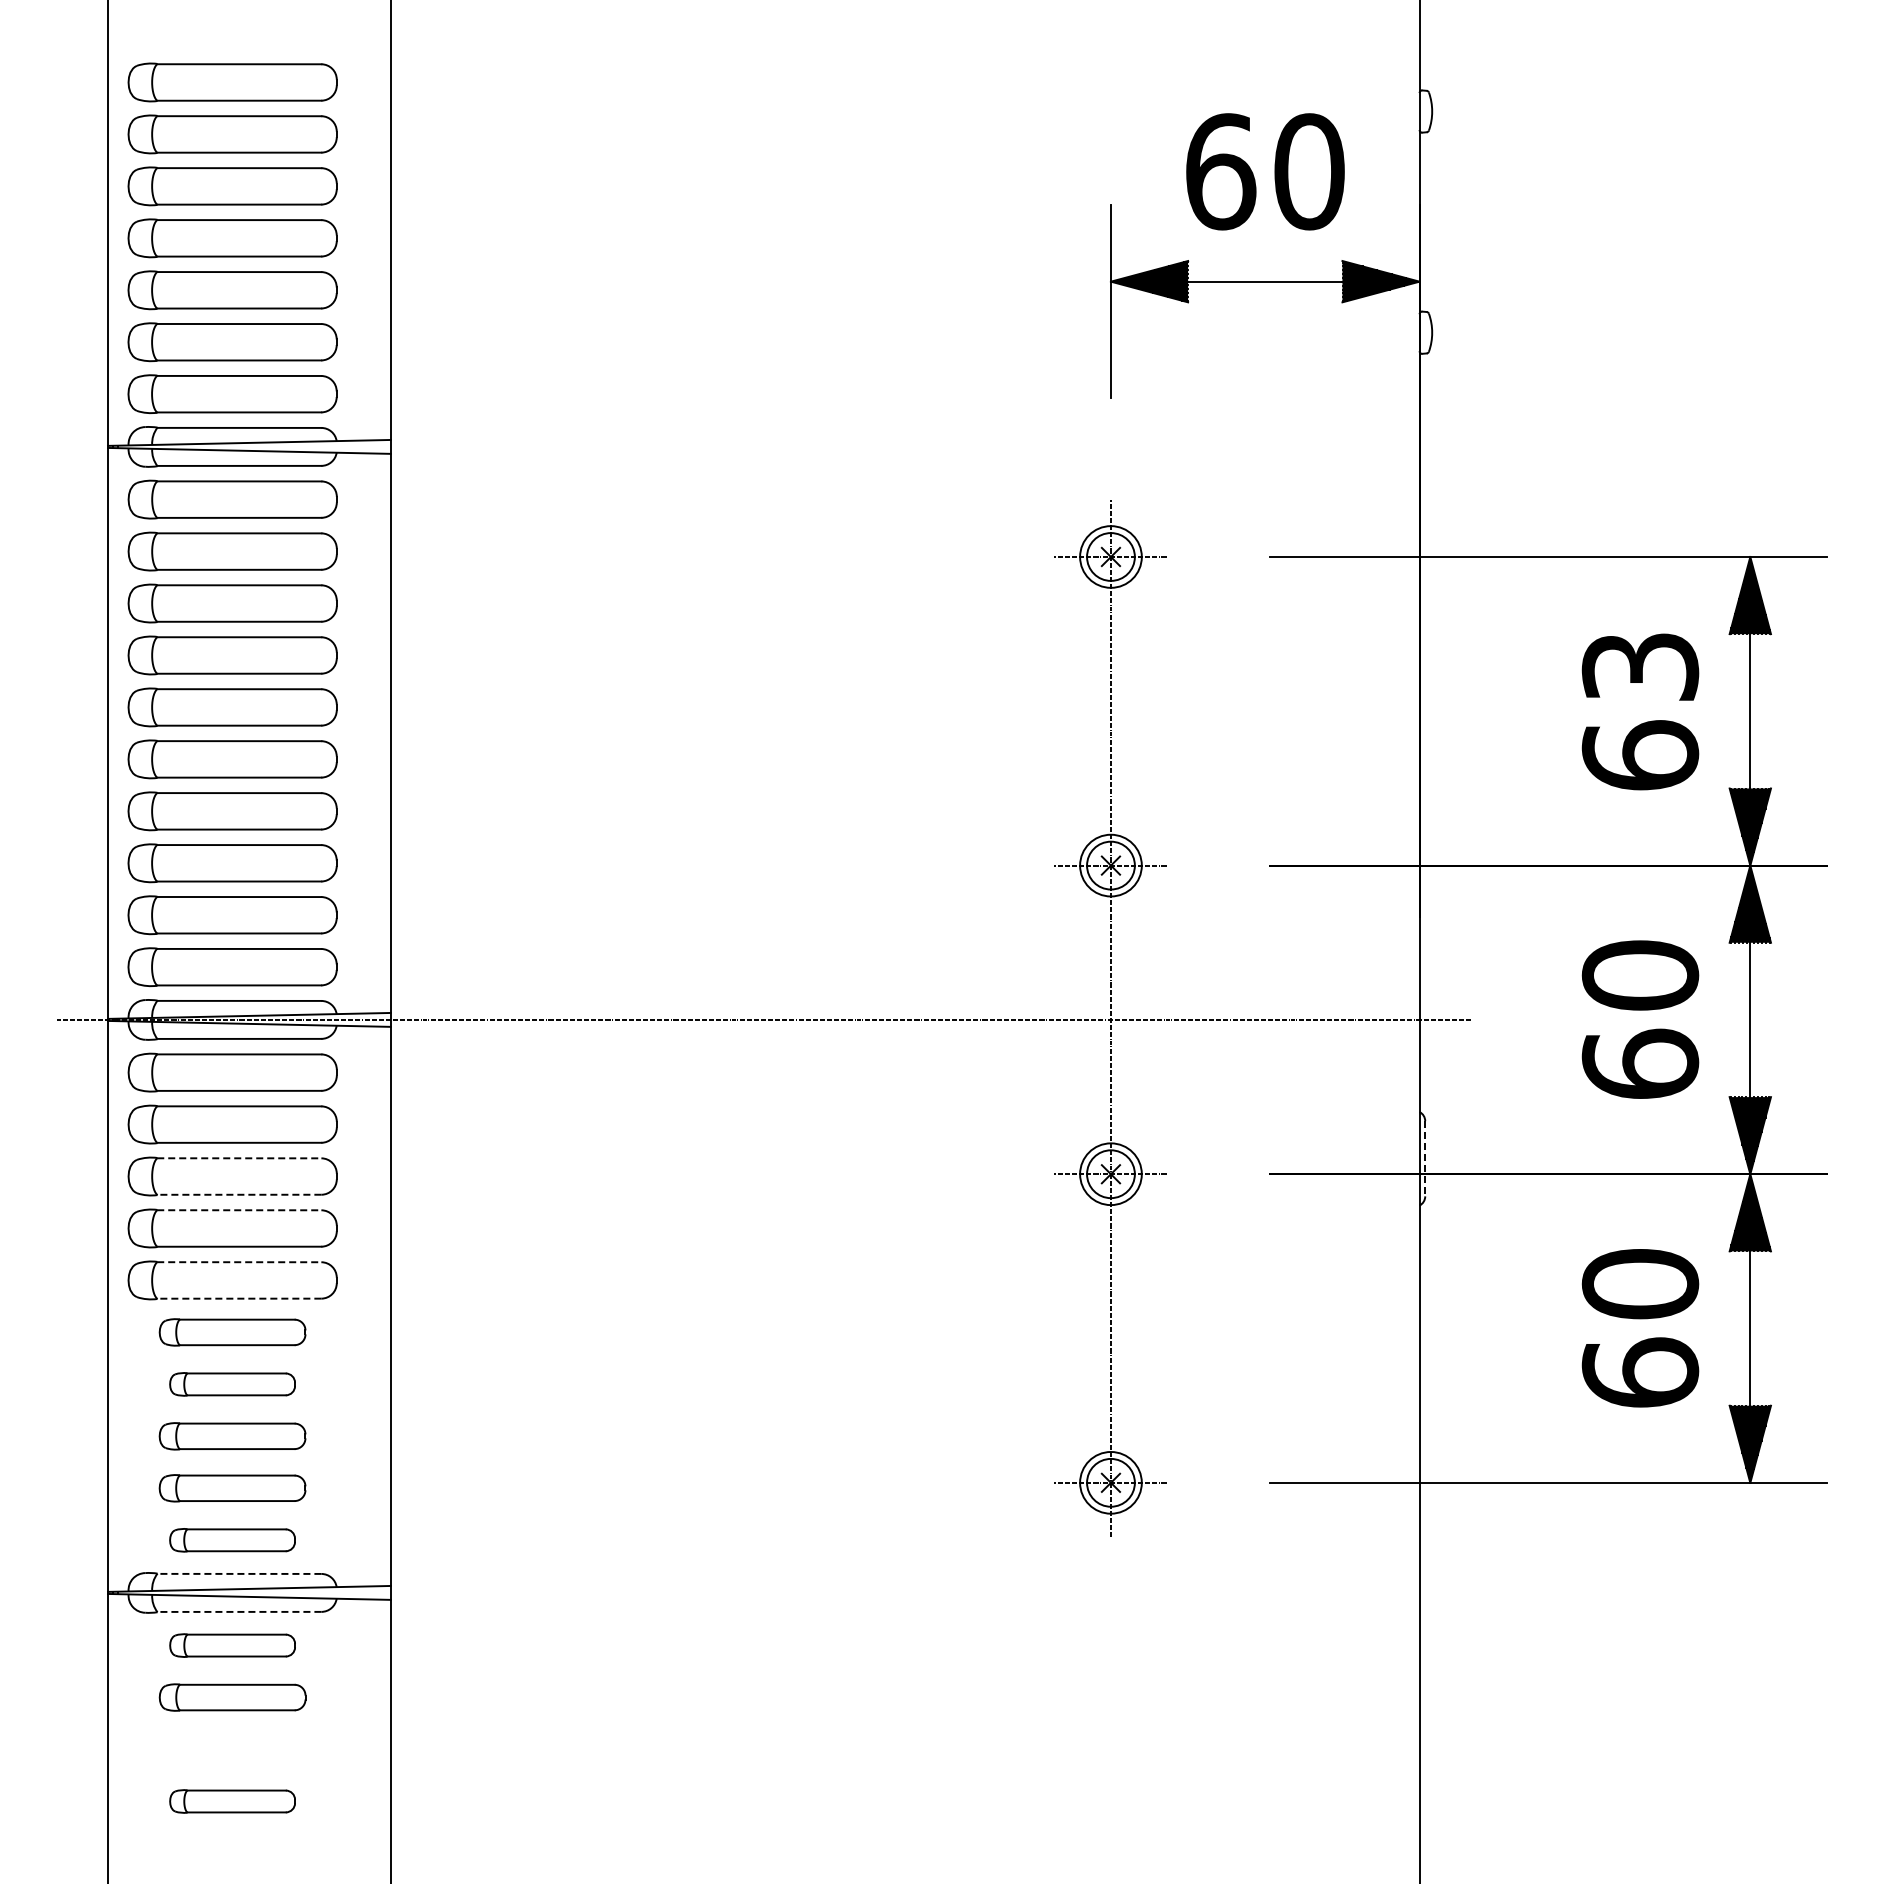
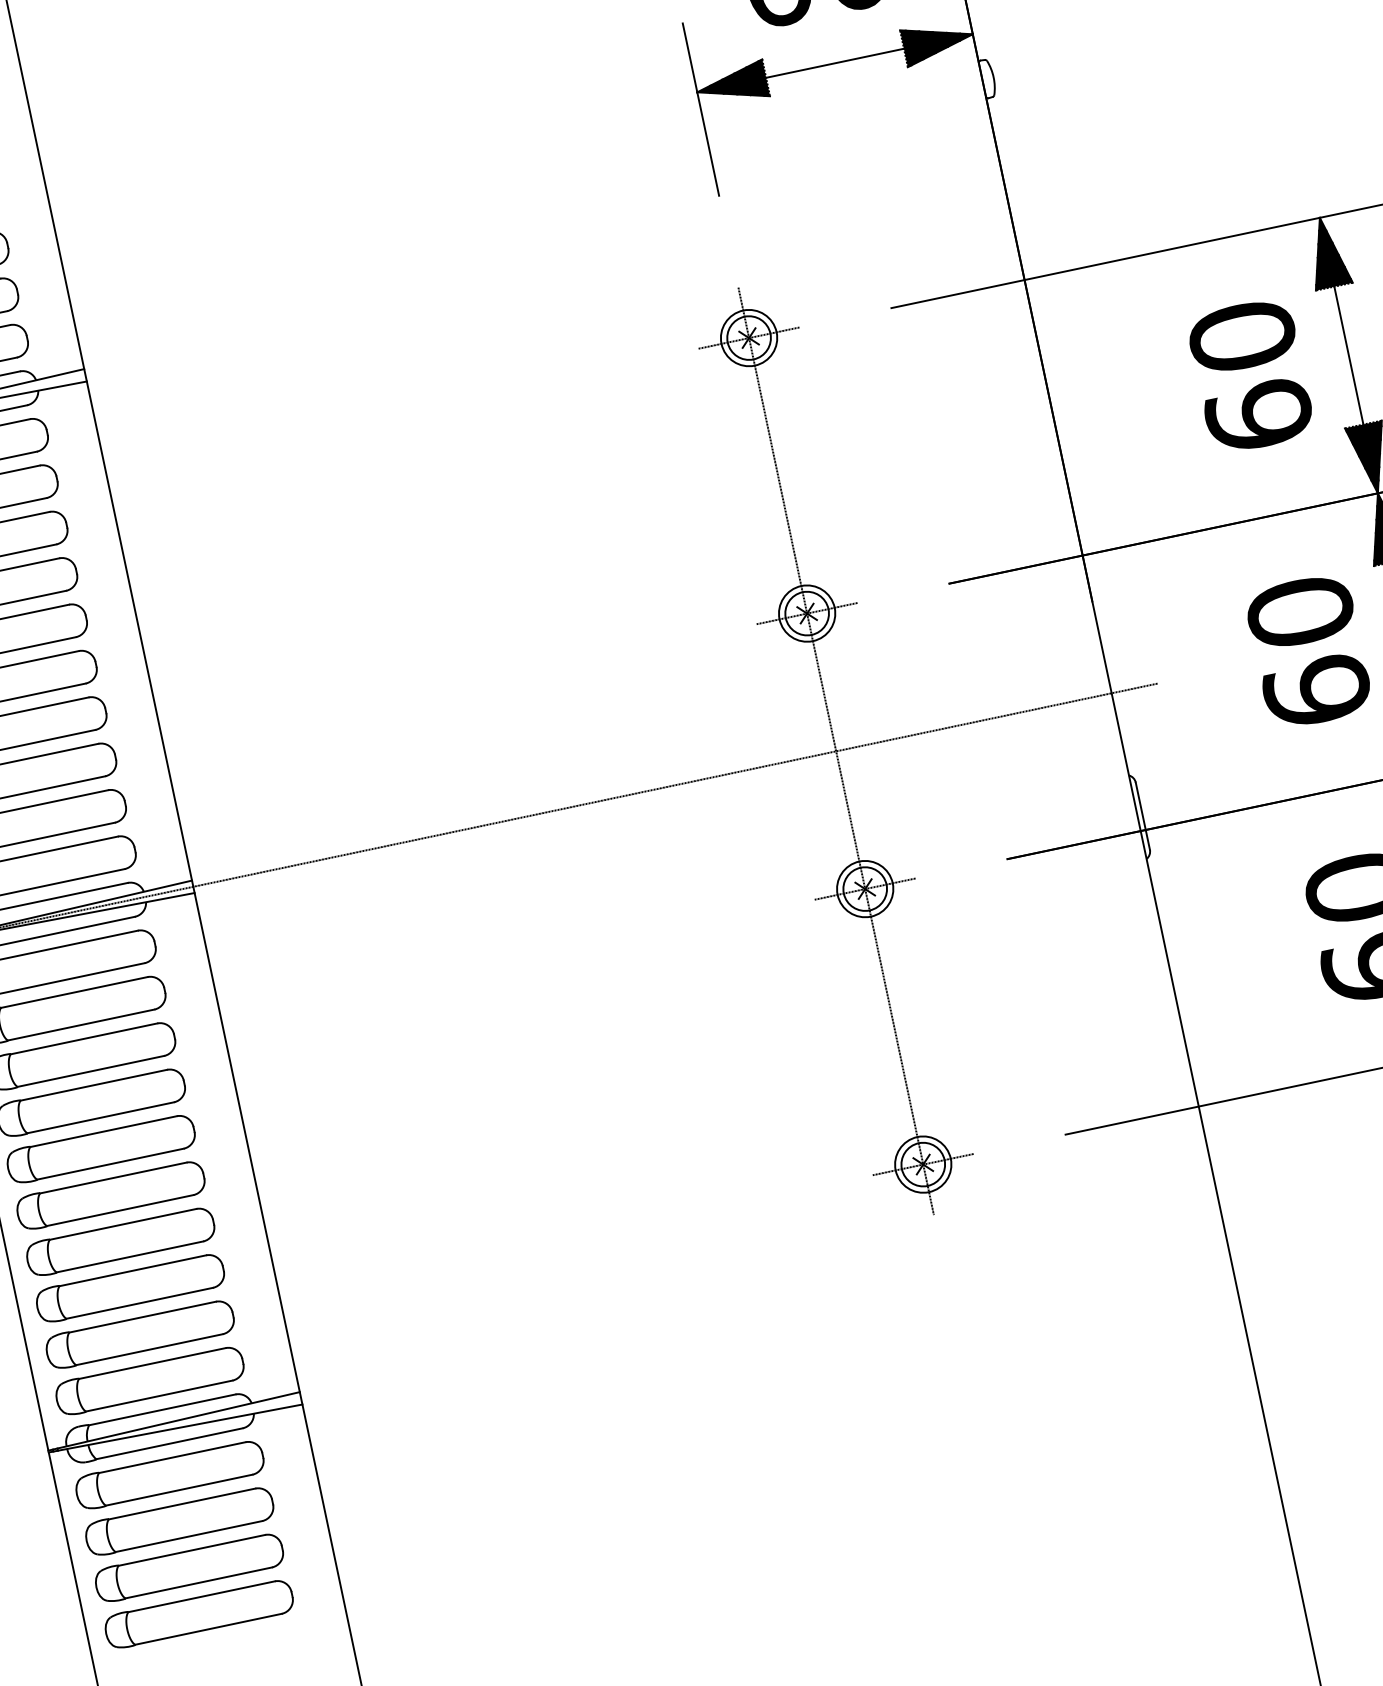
text: (1640, 666) -> (1242, 336), 63 -> 60
line: (239, 1158) -> (84, 1038), dashed -> solid
line: (1425, 1158) -> (1143, 815), dashed -> solid
line: (238, 1194) -> (90, 1071), dashed -> solid
line: (239, 1210) -> (94, 1085), dashed -> solid
line: (239, 1262) -> (103, 1131), dashed -> solid
line: (238, 1298) -> (109, 1164), dashed -> solid
part: (232, 1332) -> (110, 1195), size x1.43
part: (232, 1384) -> (120, 1242), size x1.67
part: (232, 1436) -> (130, 1288), size x1.43
part: (232, 1488) -> (140, 1334), size x1.43
part: (232, 1540) -> (149, 1381), size x1.67
line: (238, 1573) -> (161, 1409), dashed -> solid
line: (238, 1611) -> (168, 1443), dashed -> solid
part: (232, 1645) -> (169, 1475), size x1.67
part: (232, 1697) -> (179, 1521), size x1.43
part: (232, 1749) -> (189, 1567), added
part: (232, 1801) -> (199, 1614), size x1.67

